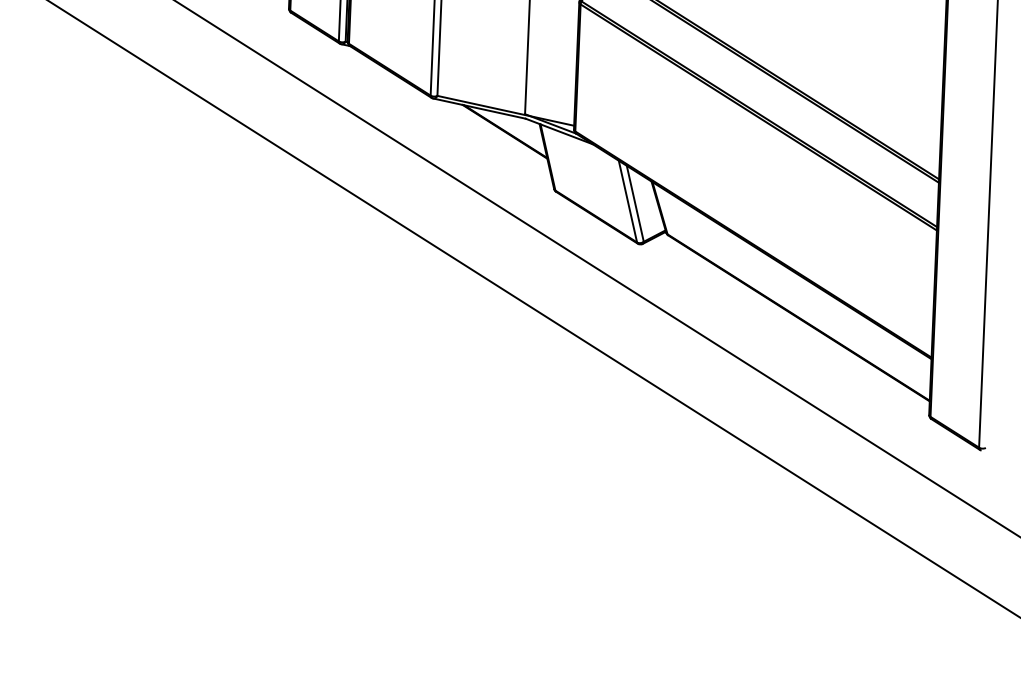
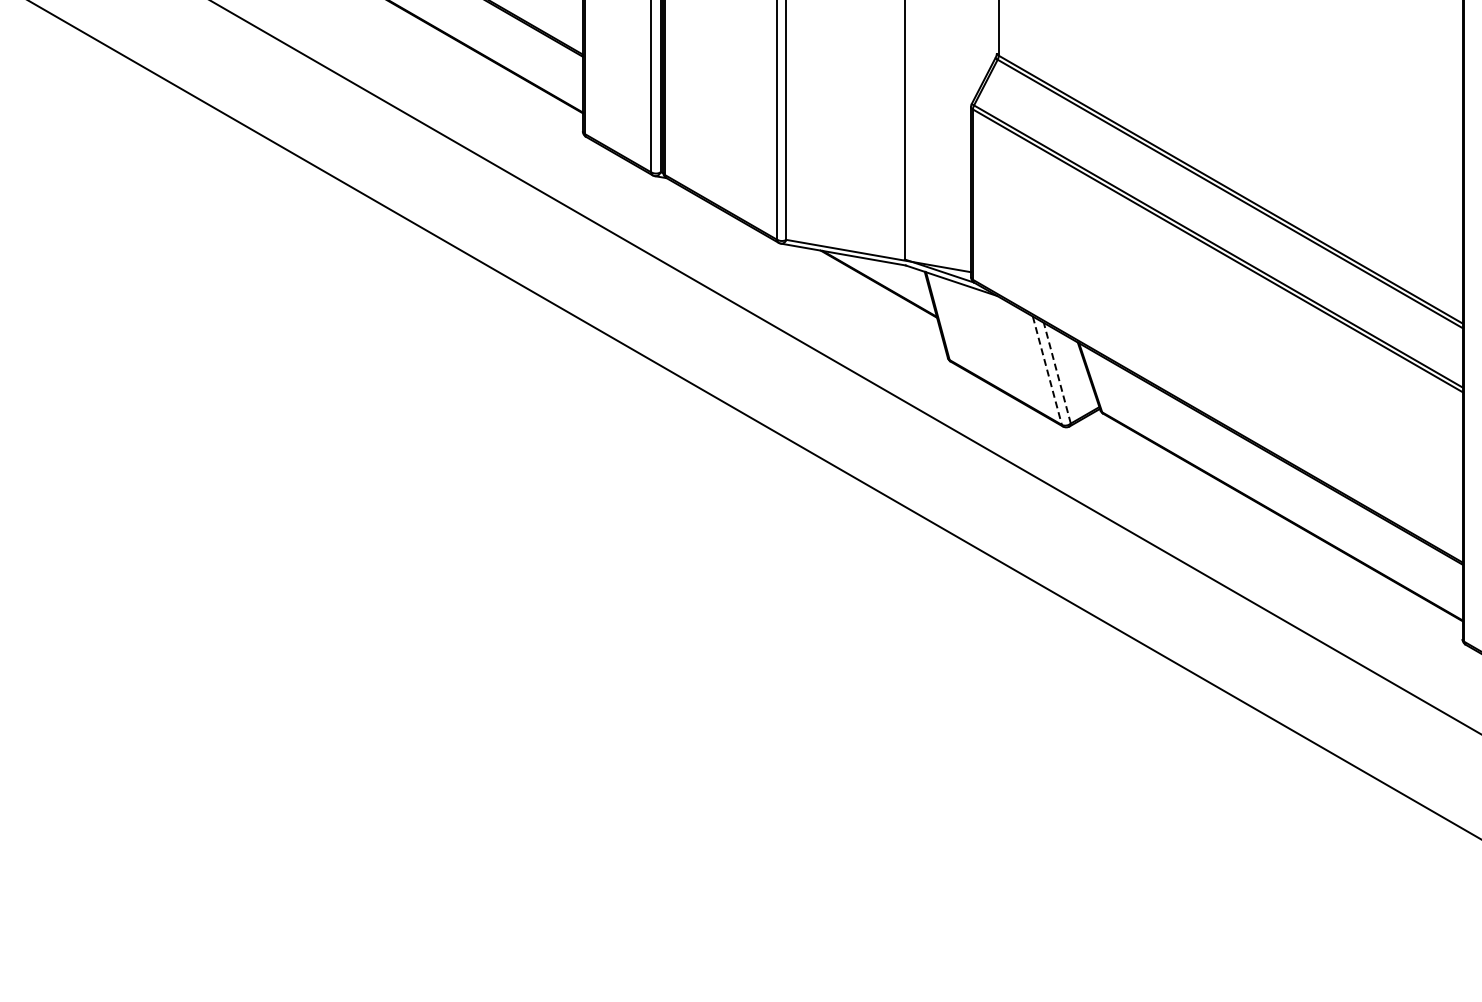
line: (628, 202) -> (1047, 371), solid -> dashed
line: (635, 203) -> (1057, 372), solid -> dashed

